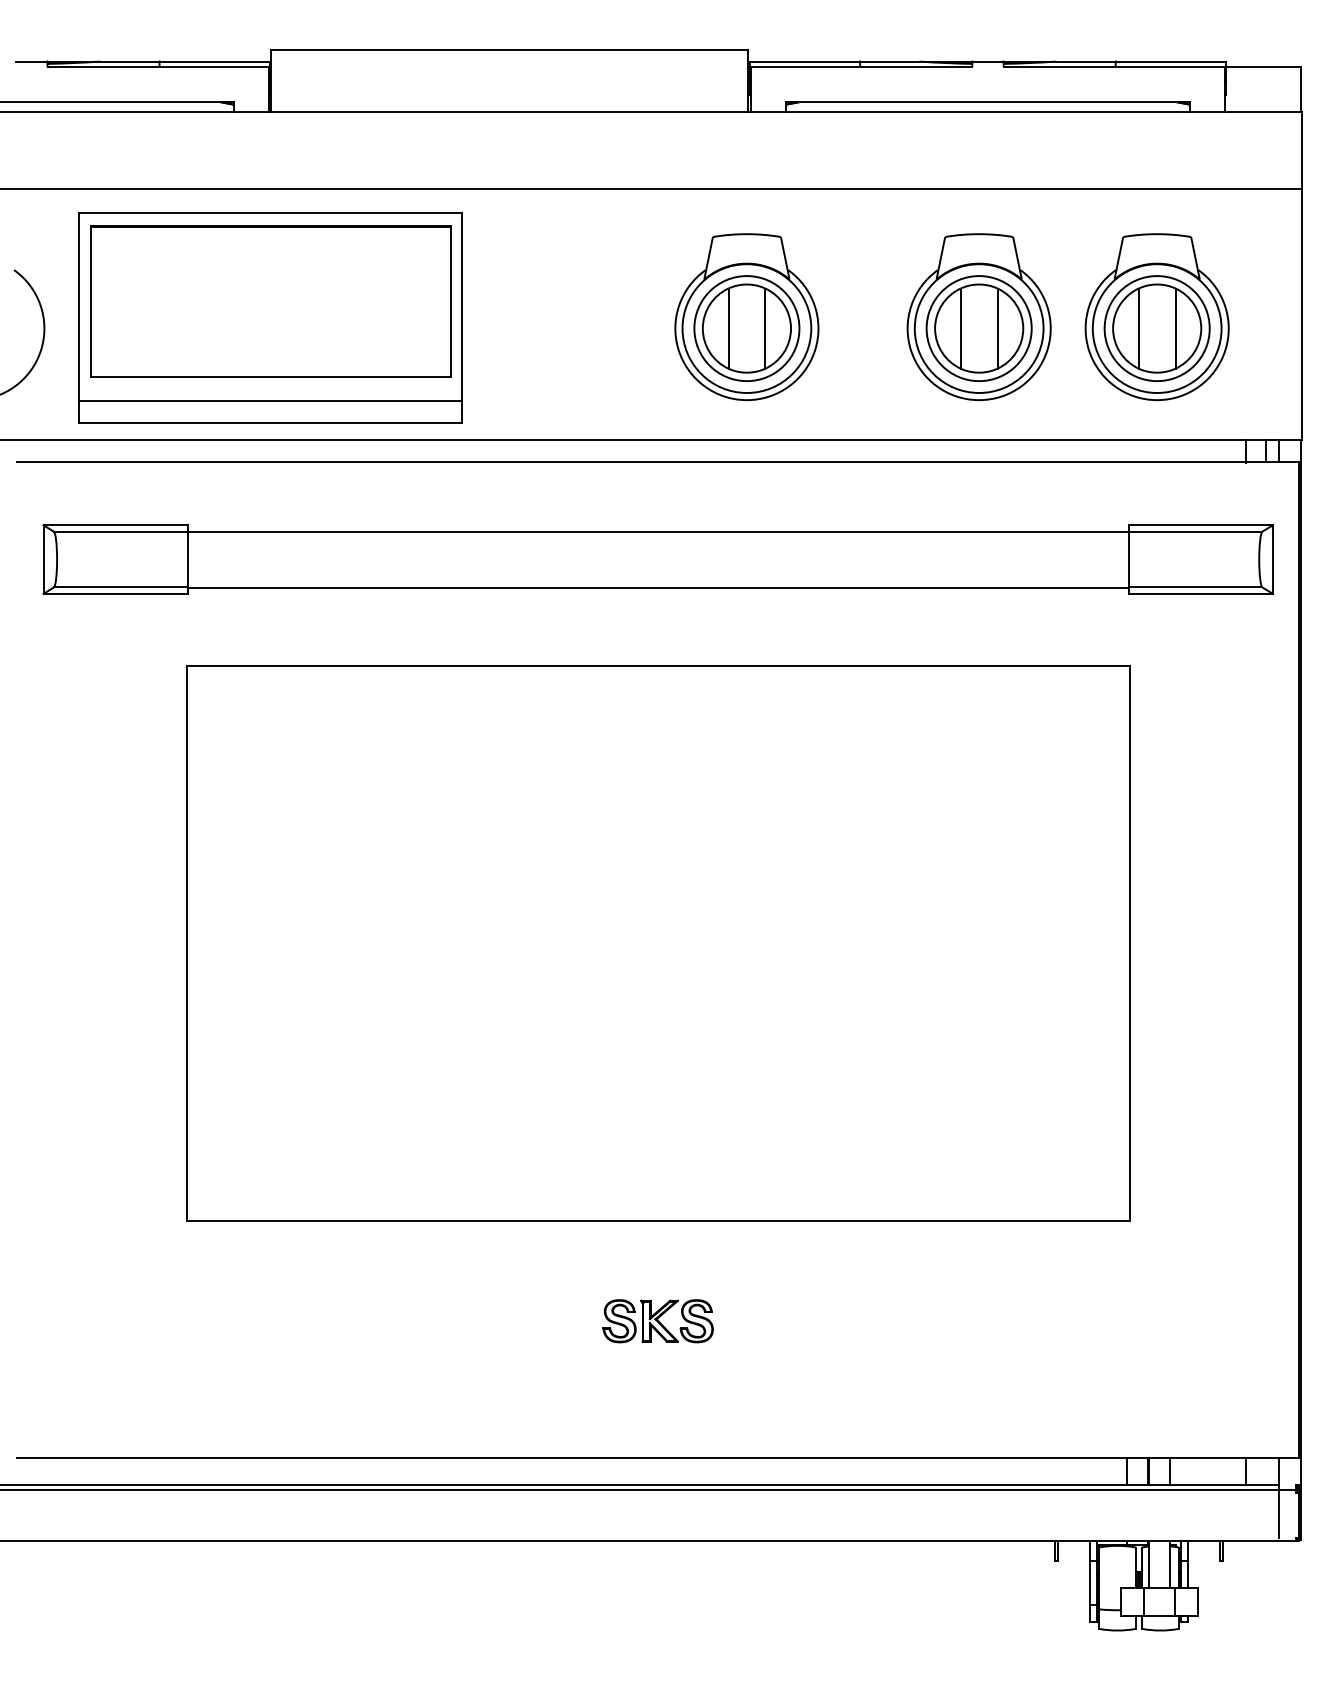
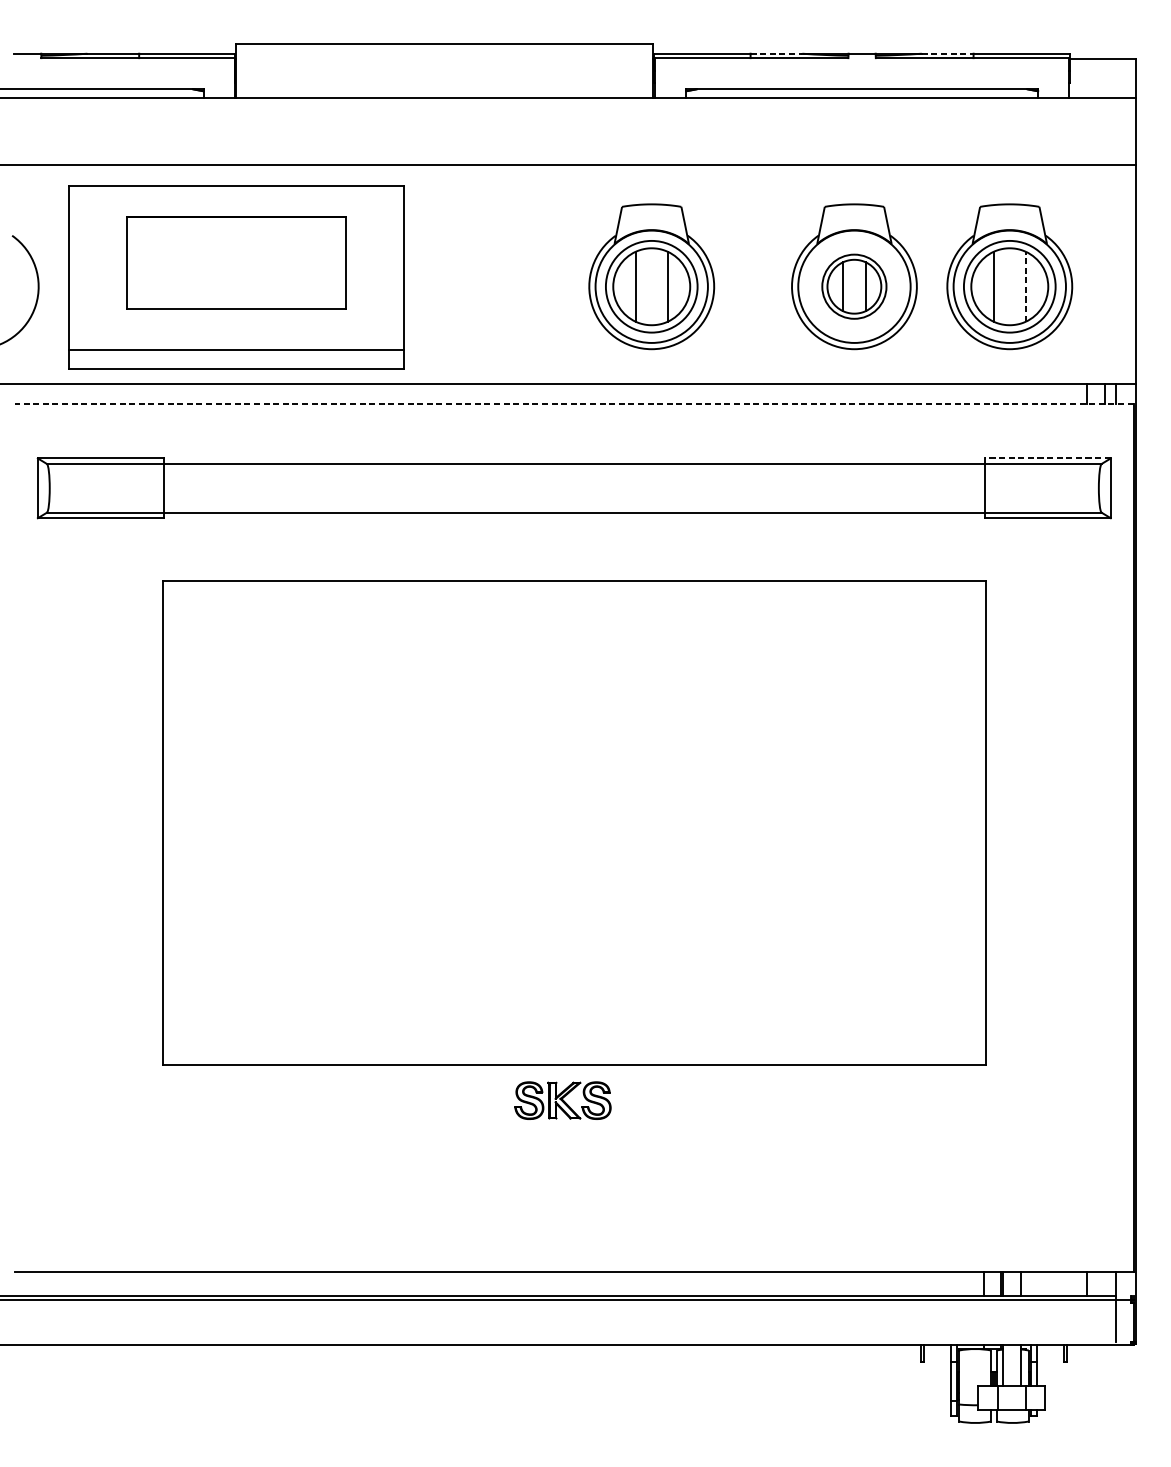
line: (889, 61) -> (776, 53), solid -> dashed
line: (1086, 61) -> (948, 53), solid -> dashed
part: (270, 301) -> (235, 263), size x0.7
part: (978, 328) -> (853, 286), size x0.7
line: (1175, 328) -> (1025, 286), solid -> dashed
line: (658, 462) -> (574, 403), solid -> dashed
line: (1200, 525) -> (1047, 458), solid -> dashed
part: (657, 1321) -> (562, 1100), moved

